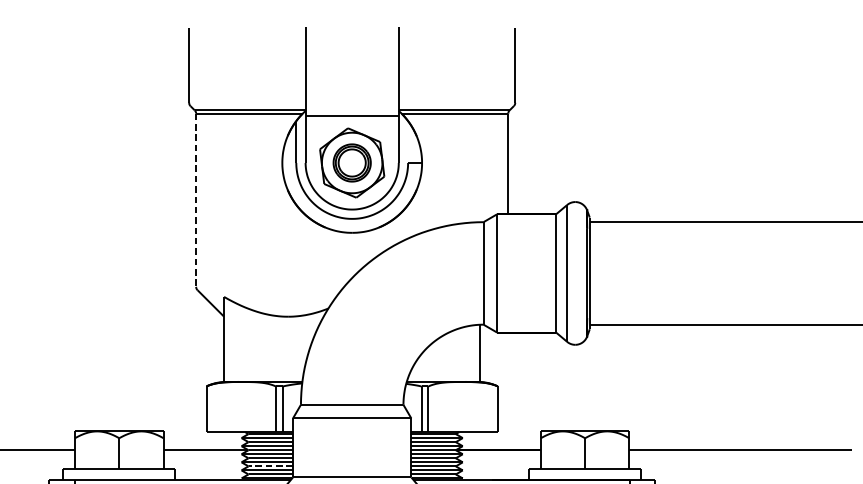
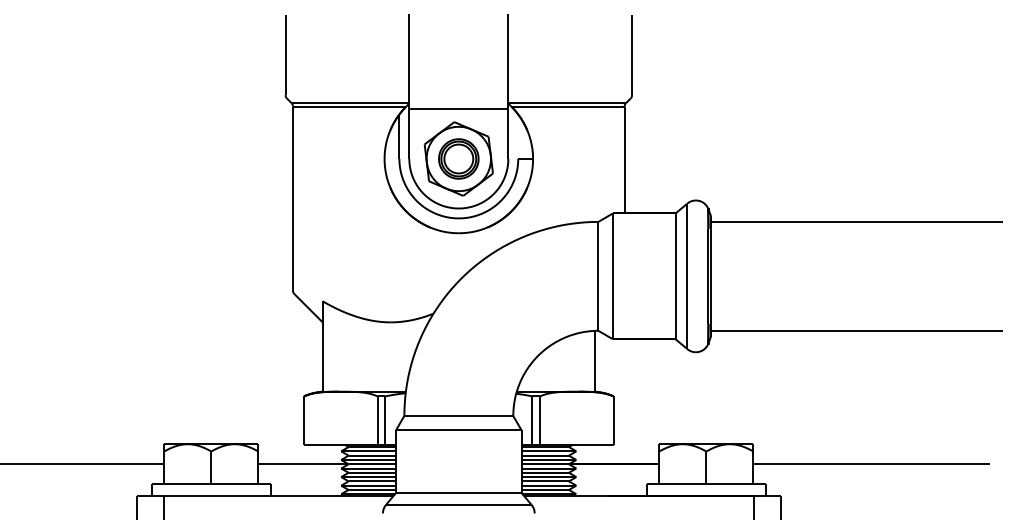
line: (195, 201) -> (292, 199), dashed -> solid
line: (270, 466) -> (372, 481), dashed -> solid

